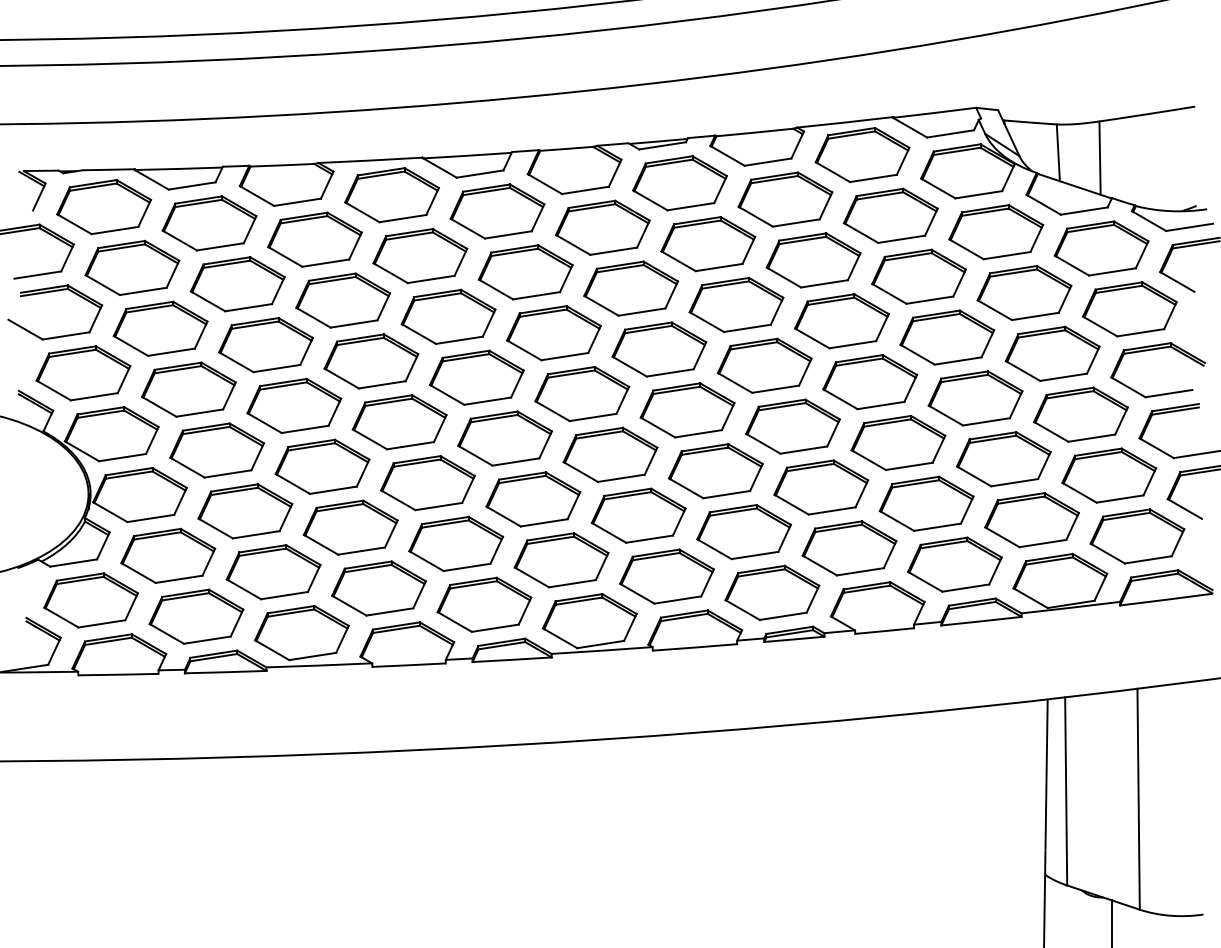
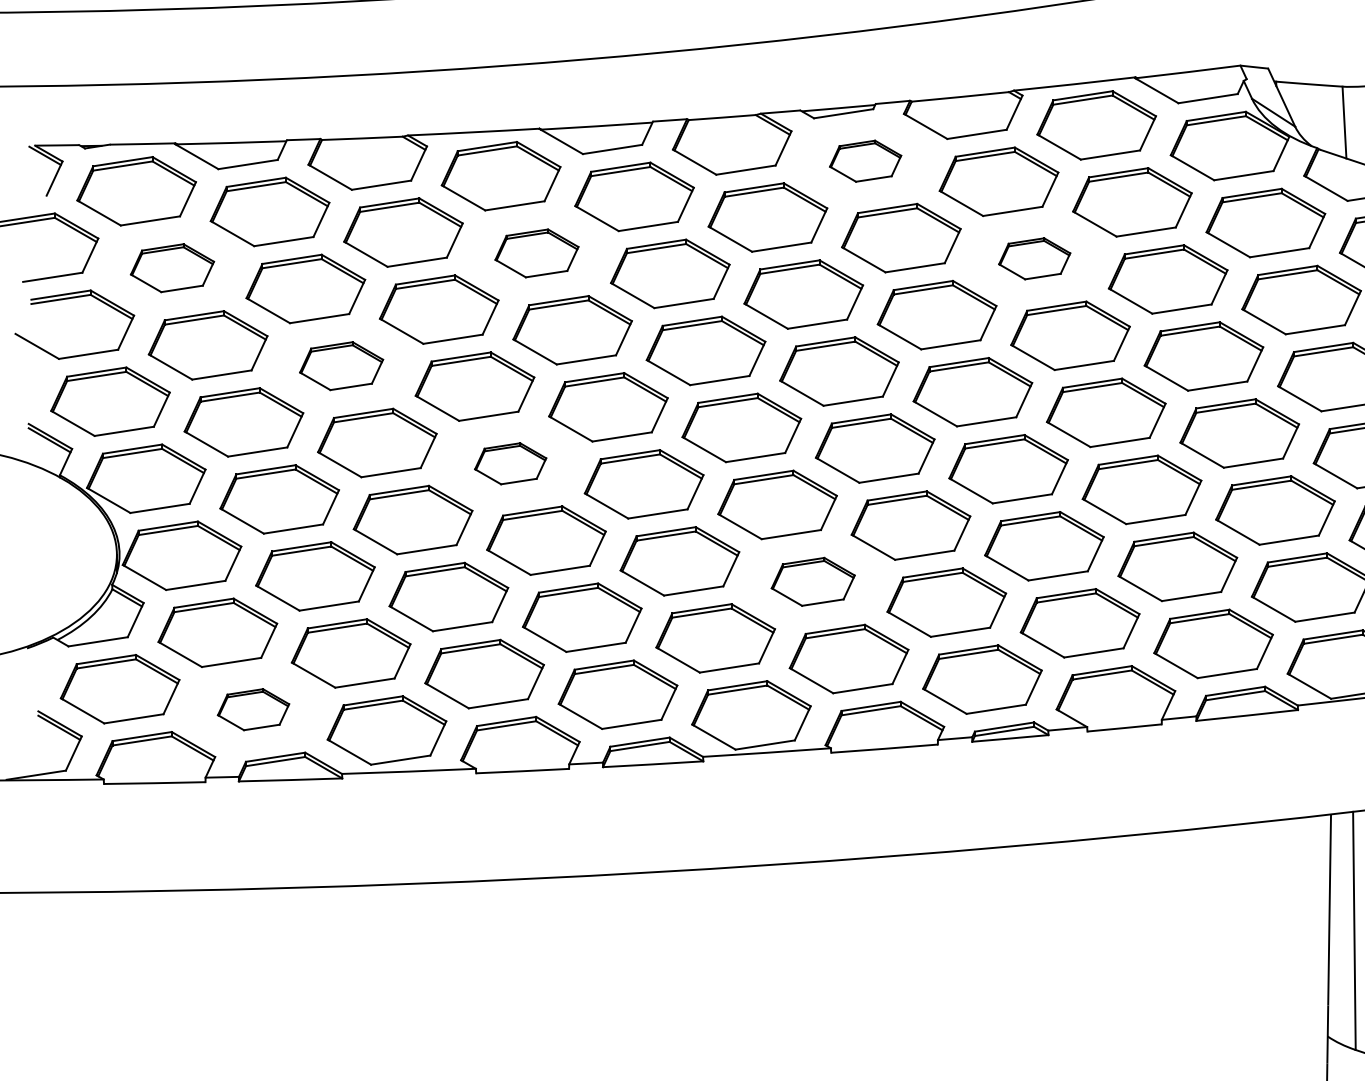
part: (679, 183) -> (864, 161), size x0.6
part: (420, 256) -> (537, 253), size x0.7
part: (813, 260) -> (1034, 258), size x0.6
part: (132, 267) -> (172, 267), size x0.7
part: (265, 345) -> (340, 366), size x0.7
part: (399, 422) -> (510, 463), size x0.6
part: (638, 515) -> (813, 581), size x0.7
part: (196, 616) -> (253, 709), size x0.6

